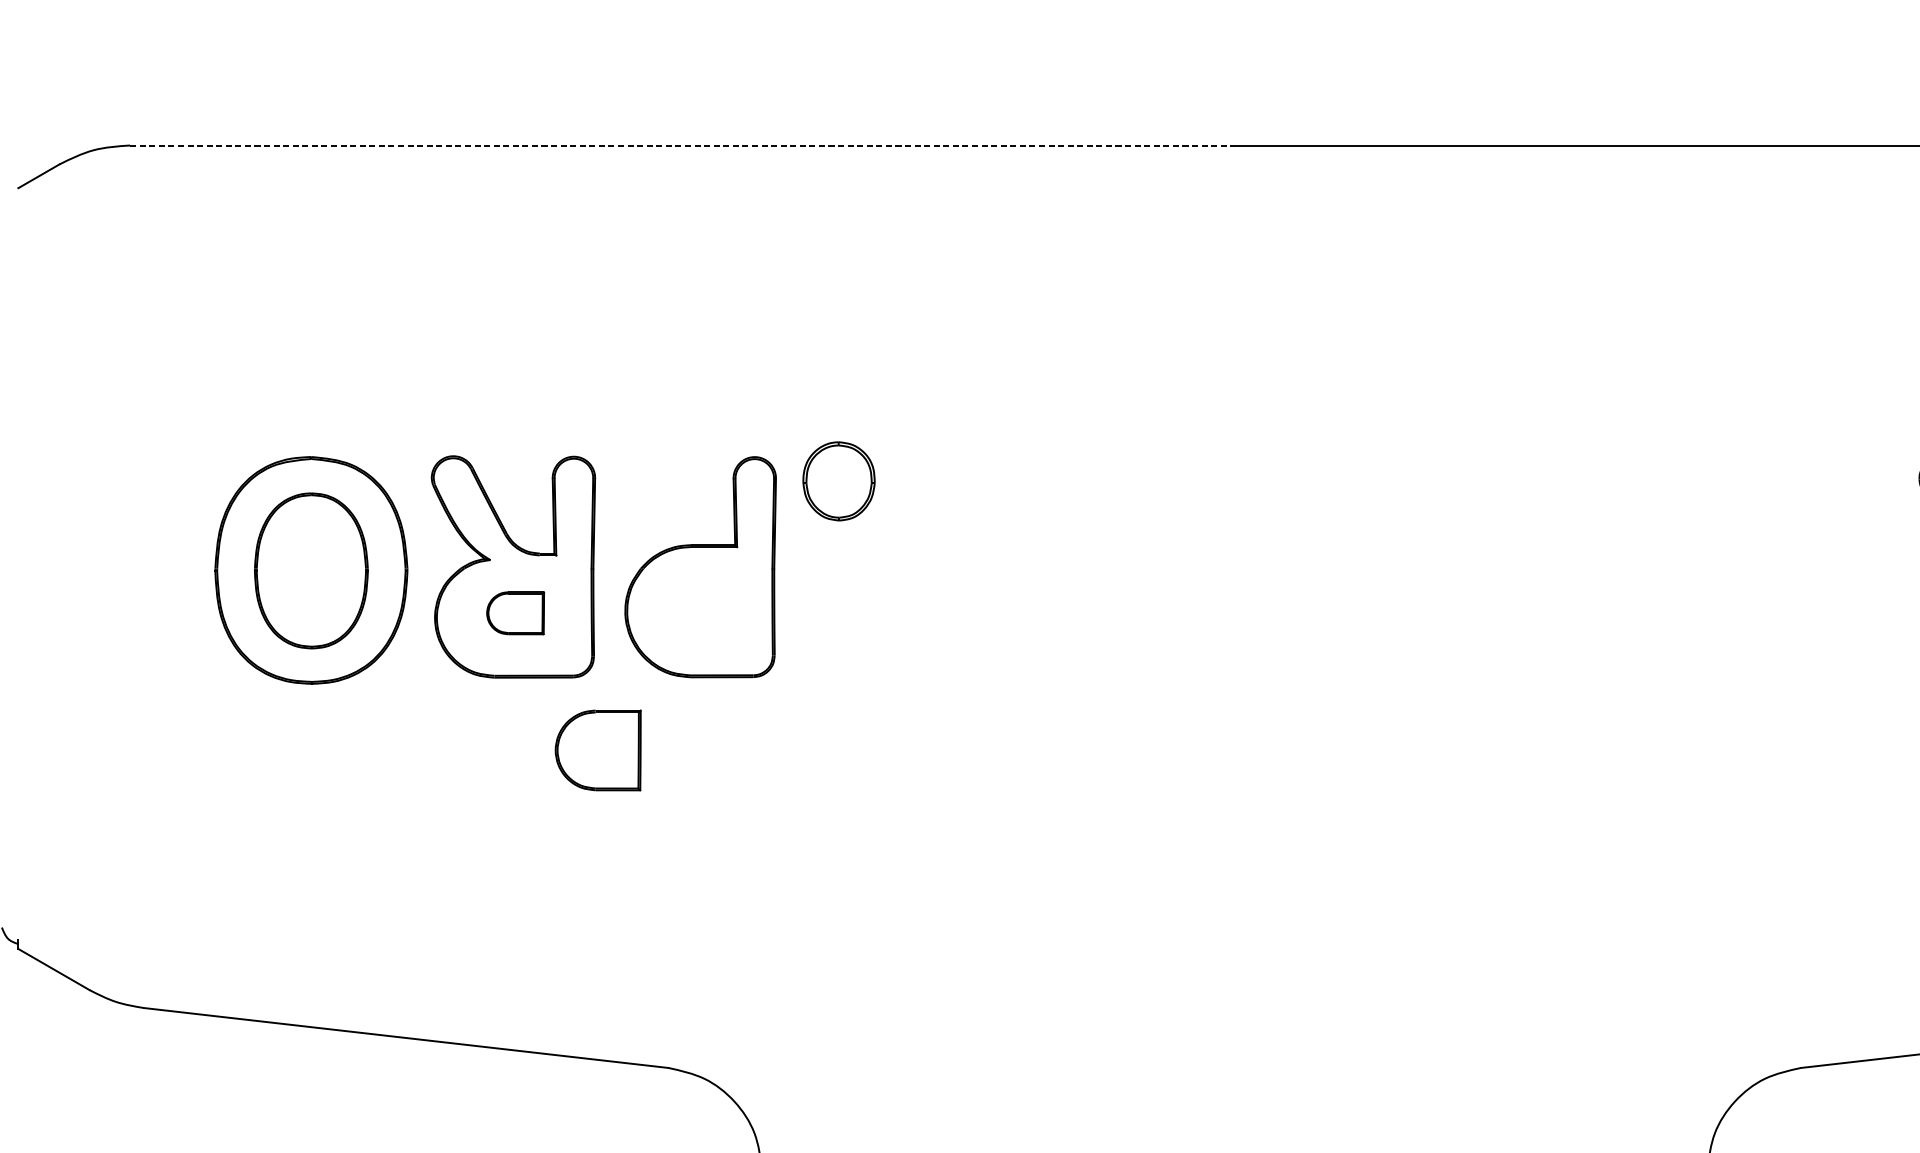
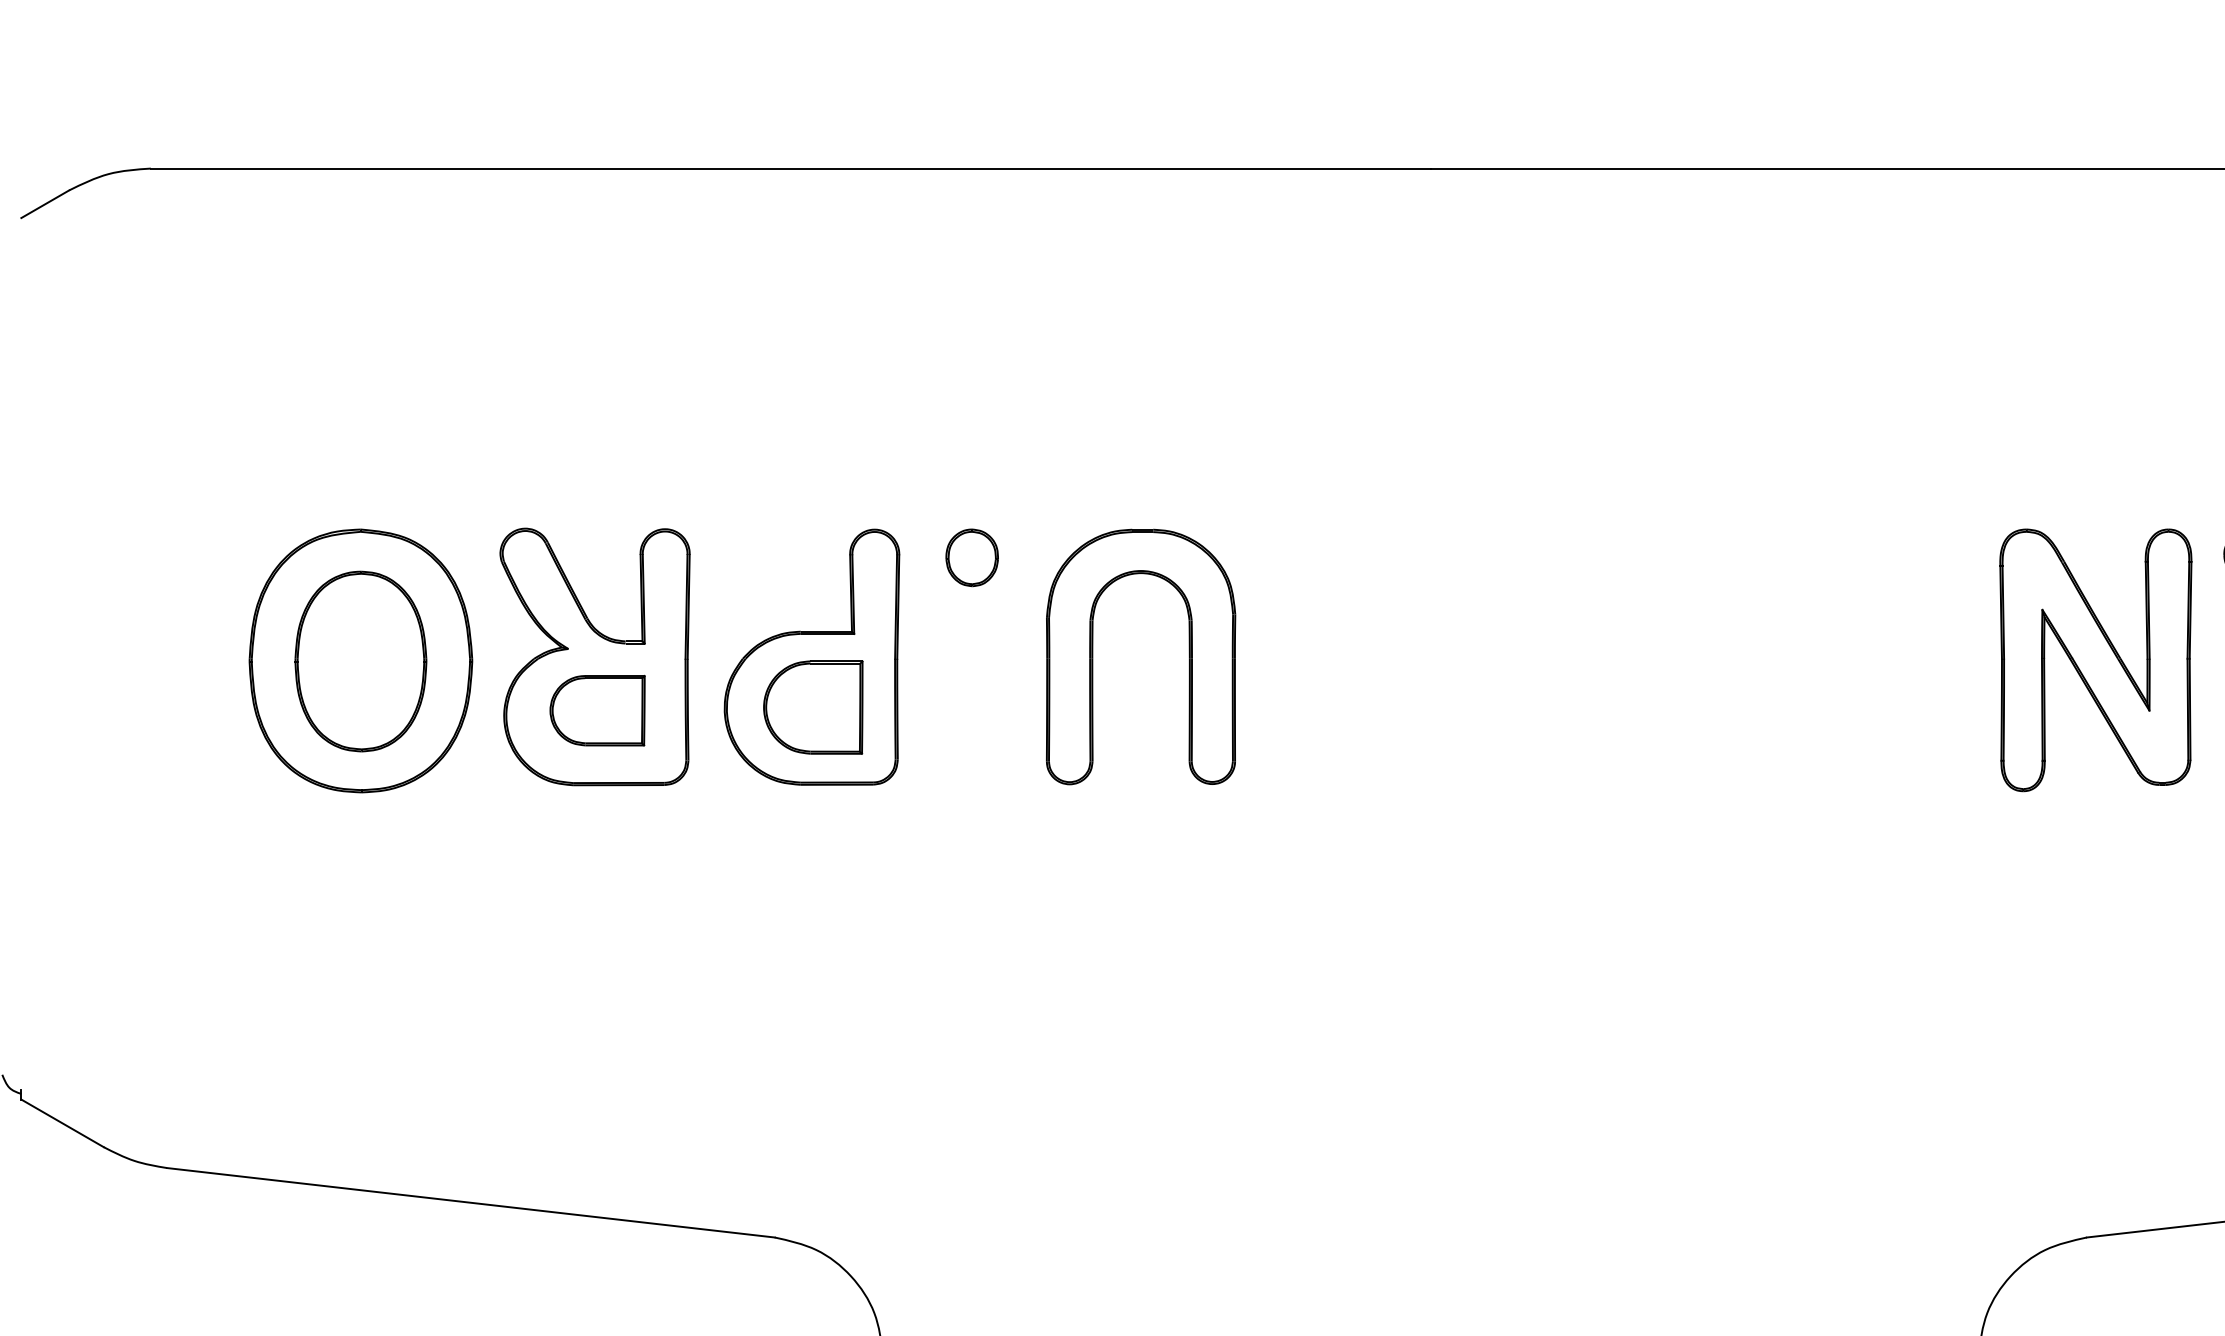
line: (682, 145) -> (790, 168), dashed -> solid
part: (838, 481) -> (971, 557), size x0.62
part: (1025, 566) -> (1188, 656), added
part: (1808, 570) -> (2095, 660), added
part: (515, 613) -> (597, 710), size x1.43
part: (598, 750) -> (813, 707), moved

